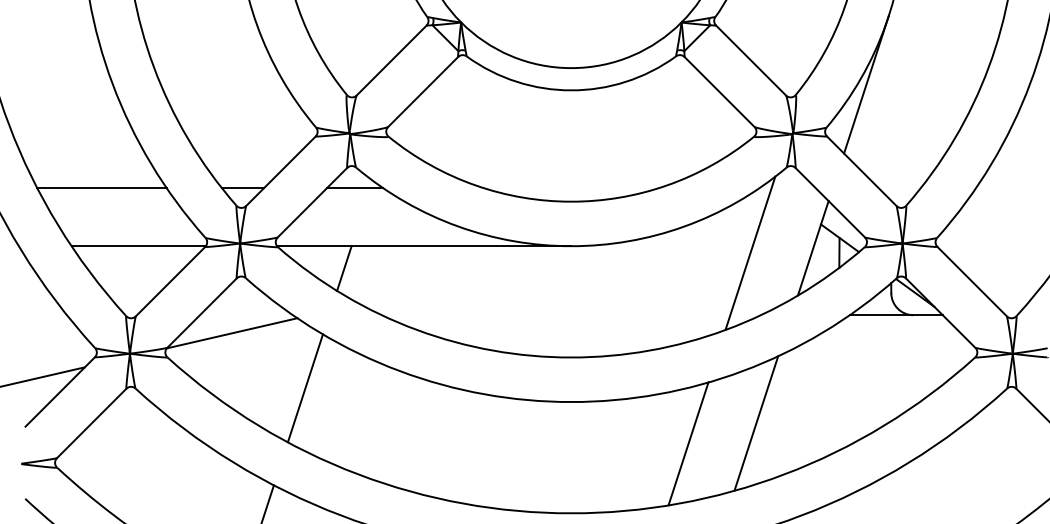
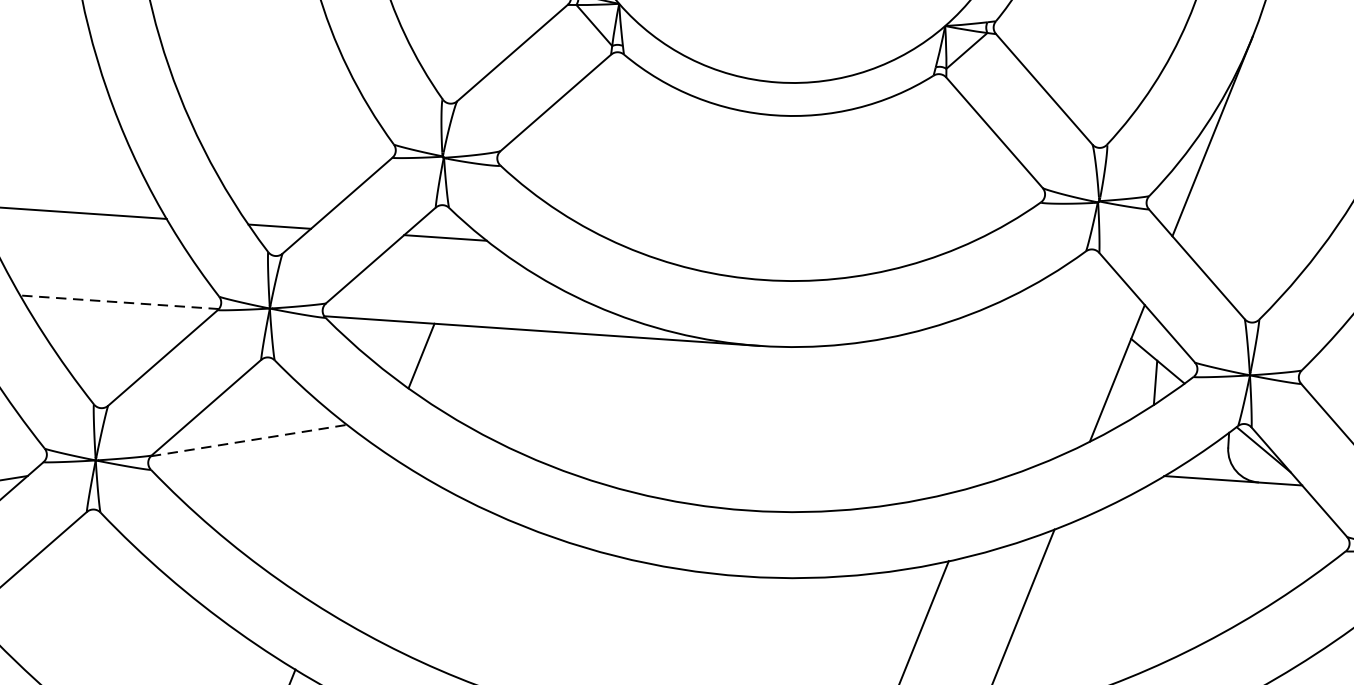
line: (138, 246) -> (119, 302), solid -> dashed
line: (750, 252) -> (1024, 373), removed
line: (232, 333) -> (249, 440), solid -> dashed
line: (305, 388) -> (351, 529), removed

